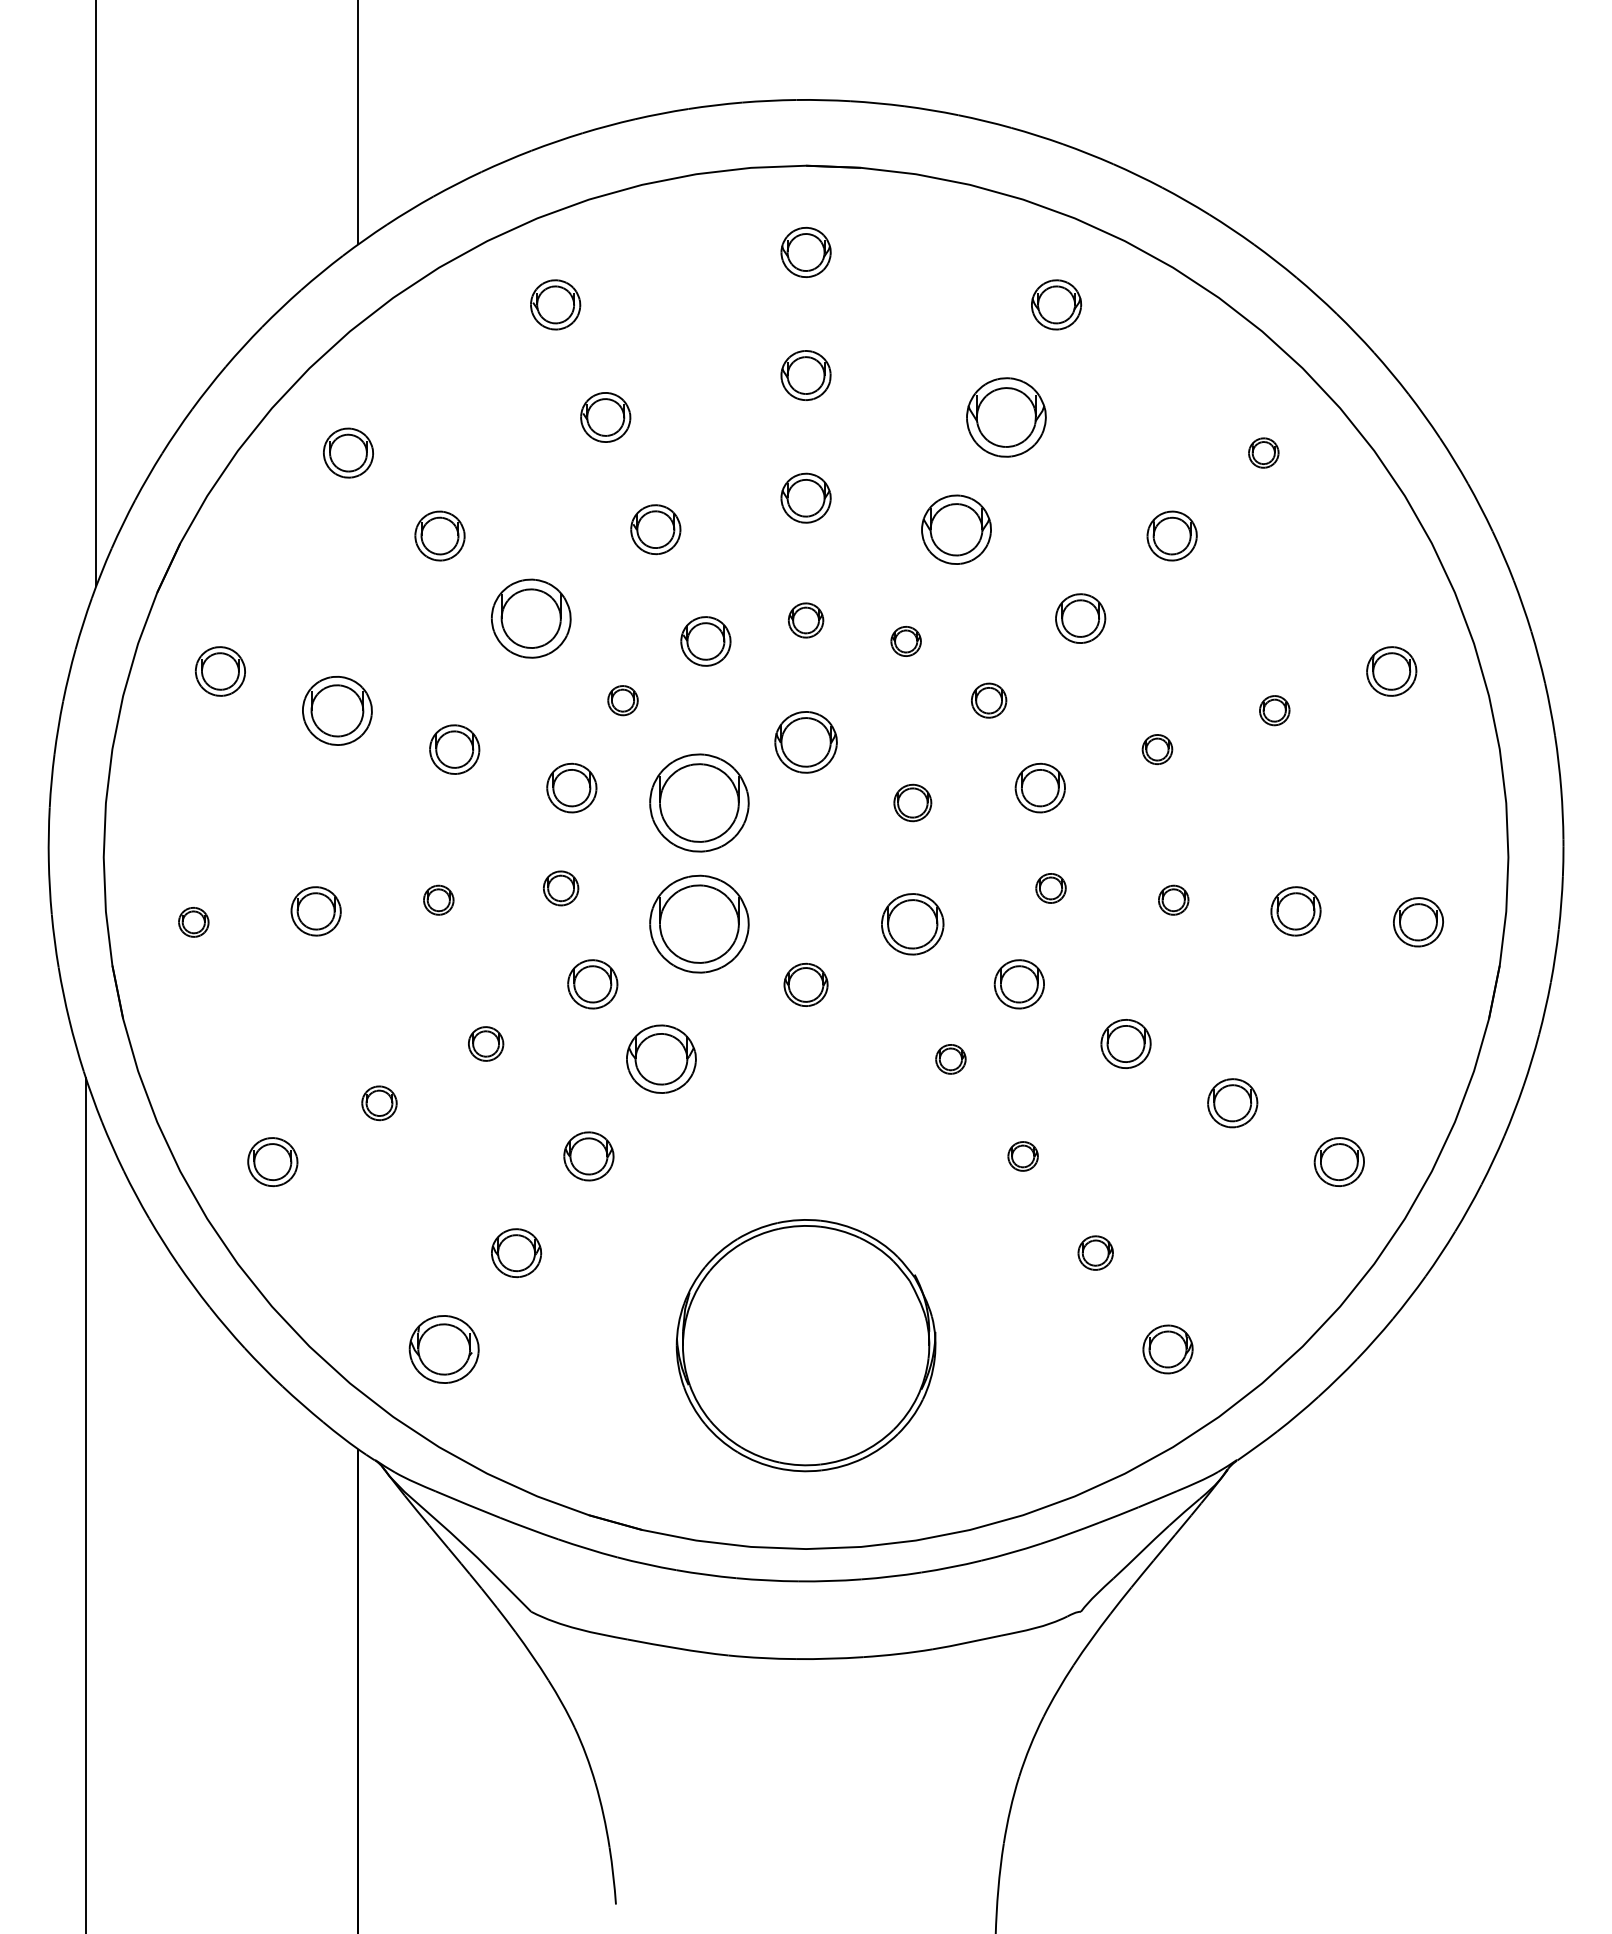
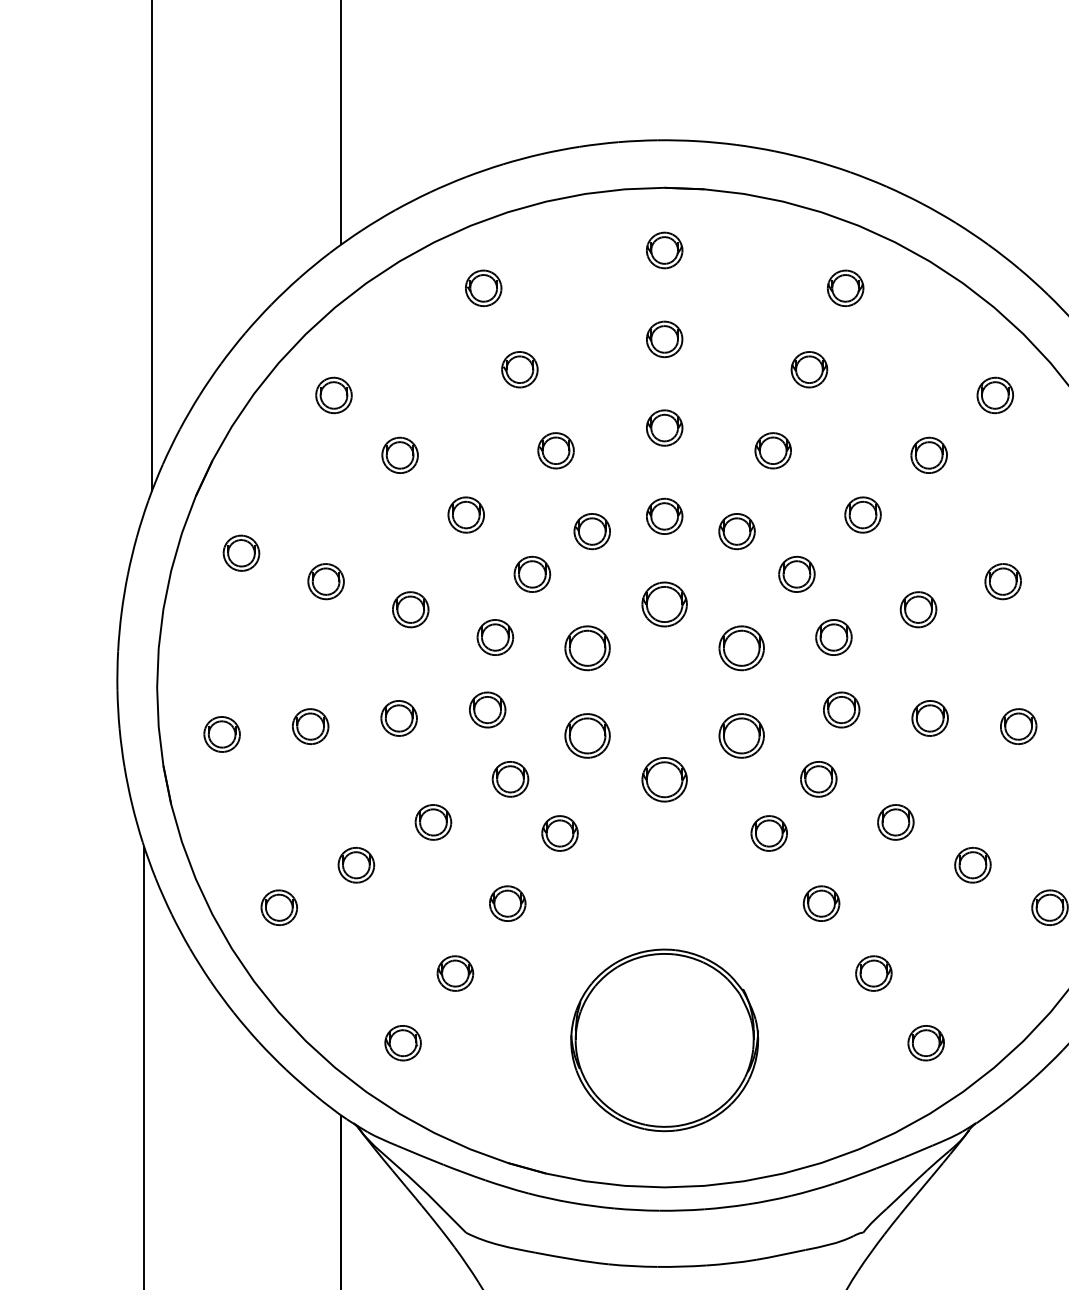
part: (1006, 417) -> (809, 369), size x0.62
part: (1263, 452) -> (995, 395), size x1.67
part: (955, 529) -> (772, 450), size x0.71
part: (531, 618) -> (466, 514), size x0.62
part: (805, 620) -> (664, 516), size x1.43
part: (905, 641) -> (736, 531), size x1.67
part: (622, 700) -> (531, 574), size x1.67
part: (988, 700) -> (796, 574), size x1.43
part: (337, 710) -> (326, 581), size x0.71
part: (1274, 710) -> (1003, 581), size x1.67
part: (1157, 749) -> (918, 609), size x1.67
part: (699, 802) -> (587, 647), size x0.62
part: (912, 802) -> (741, 647), size x1.67
part: (560, 888) -> (487, 710), size x1.43
part: (1050, 888) -> (841, 710), size x1.67
part: (438, 900) -> (399, 718), size x1.67
part: (1173, 900) -> (930, 718), size x1.67
part: (193, 922) -> (222, 734), size x1.67
part: (699, 924) -> (587, 736), size x0.62
part: (805, 984) -> (664, 779), size x1.43
part: (485, 1043) -> (433, 822), size x1.43
part: (660, 1059) -> (559, 833), size x0.71
part: (950, 1059) -> (769, 833), size x1.67
part: (379, 1103) -> (356, 865), size x1.43
part: (1022, 1156) -> (821, 903), size x1.67
part: (1095, 1252) -> (873, 973), size x1.43
part: (443, 1349) -> (402, 1043), size x0.71

